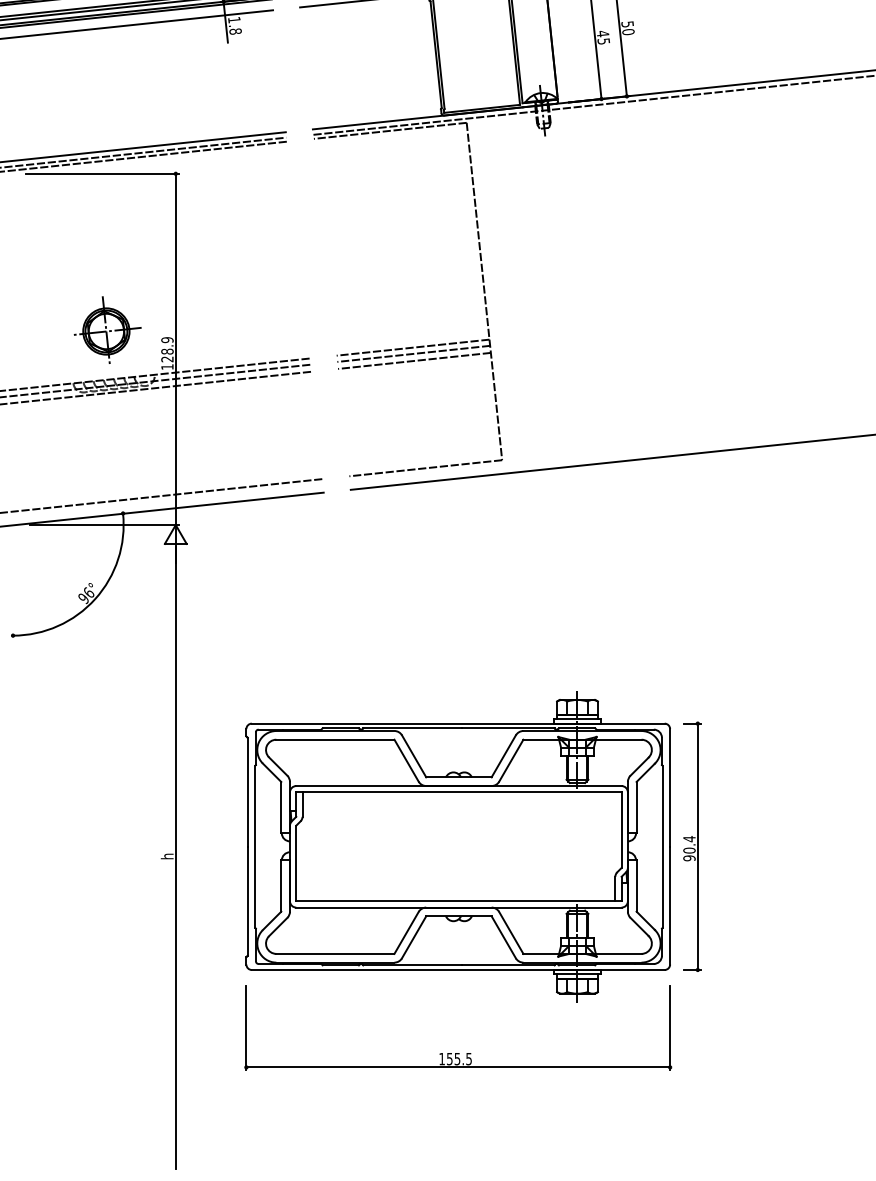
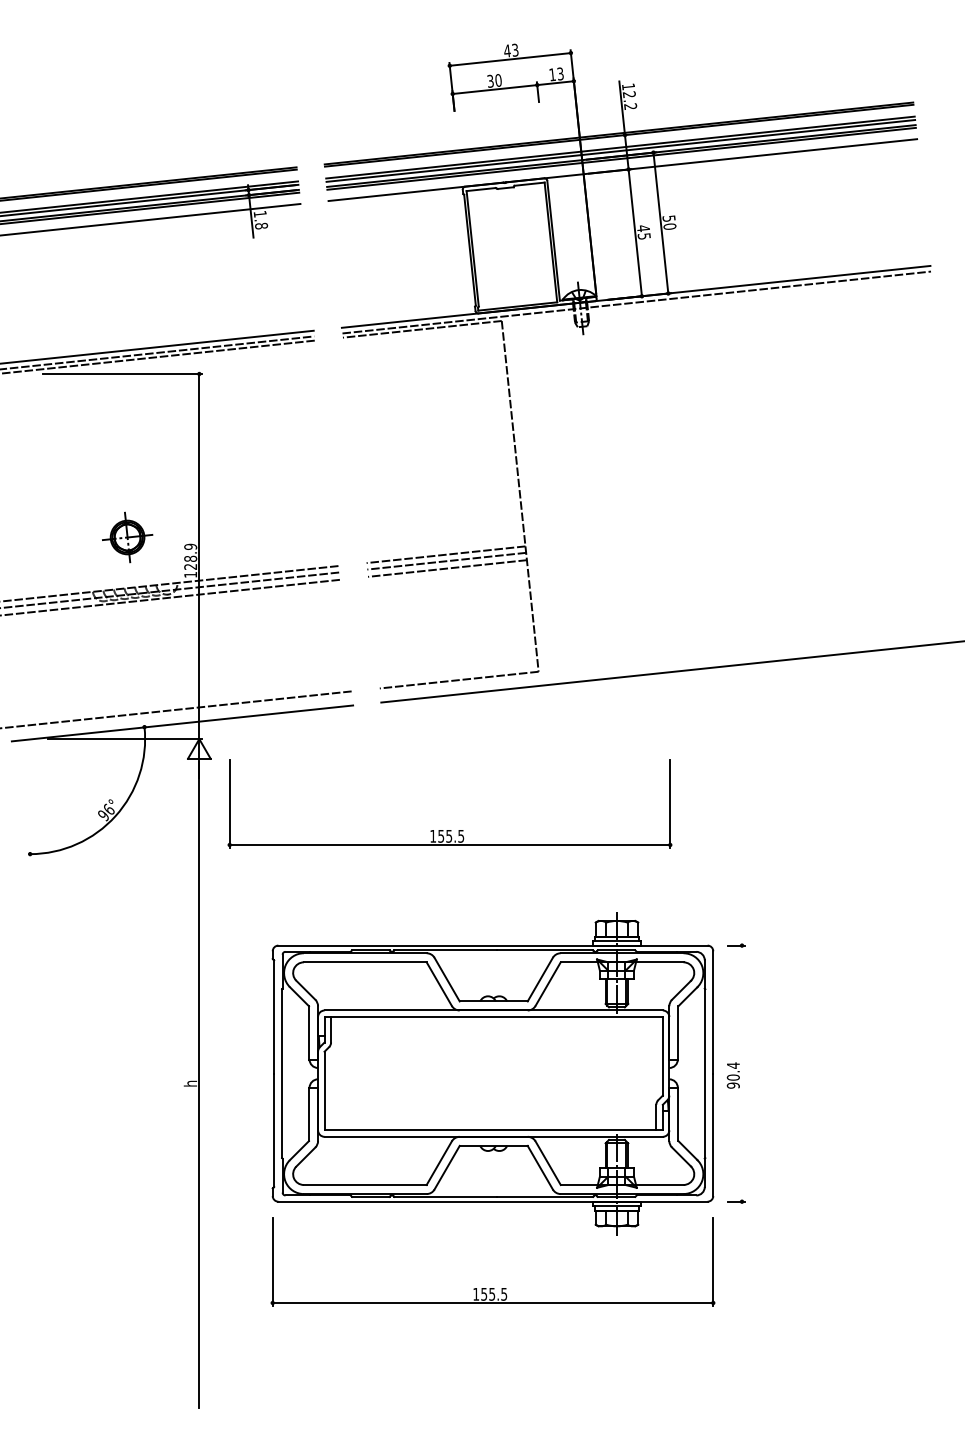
part: (107, 330) -> (128, 536), size x0.7
part: (416, 612) -> (449, 830), added
line: (698, 846) -> (742, 1073), removed

